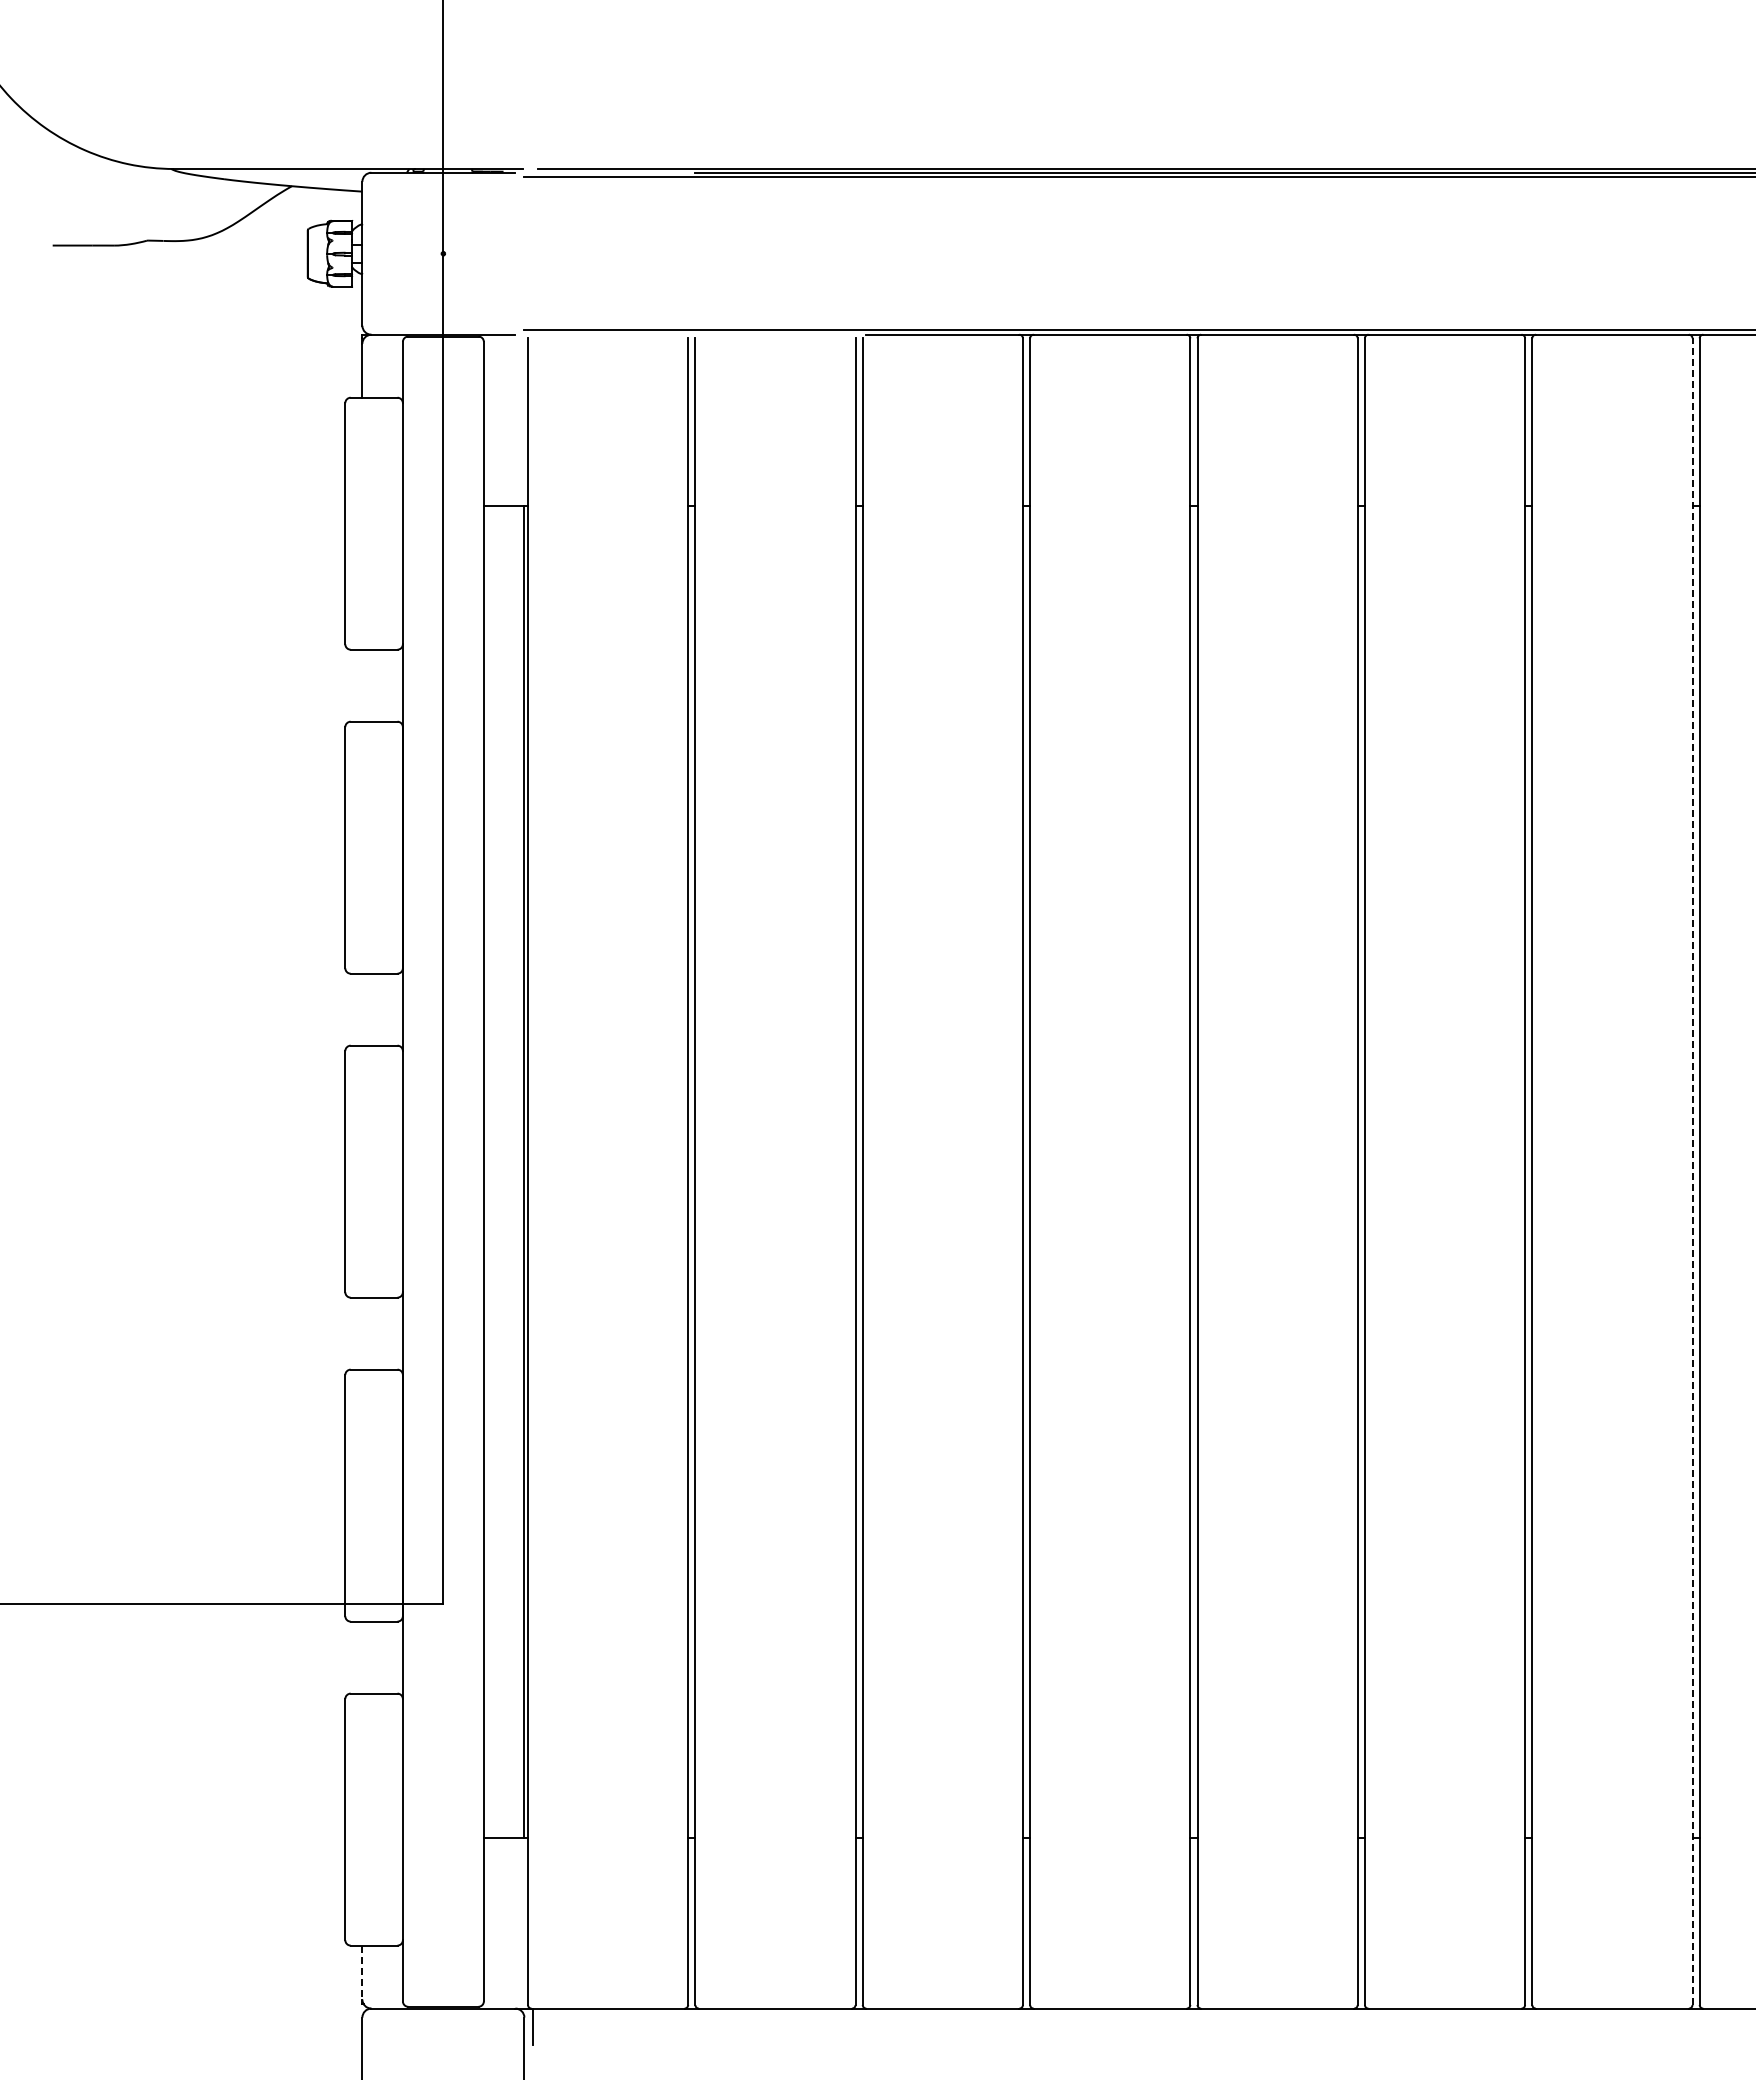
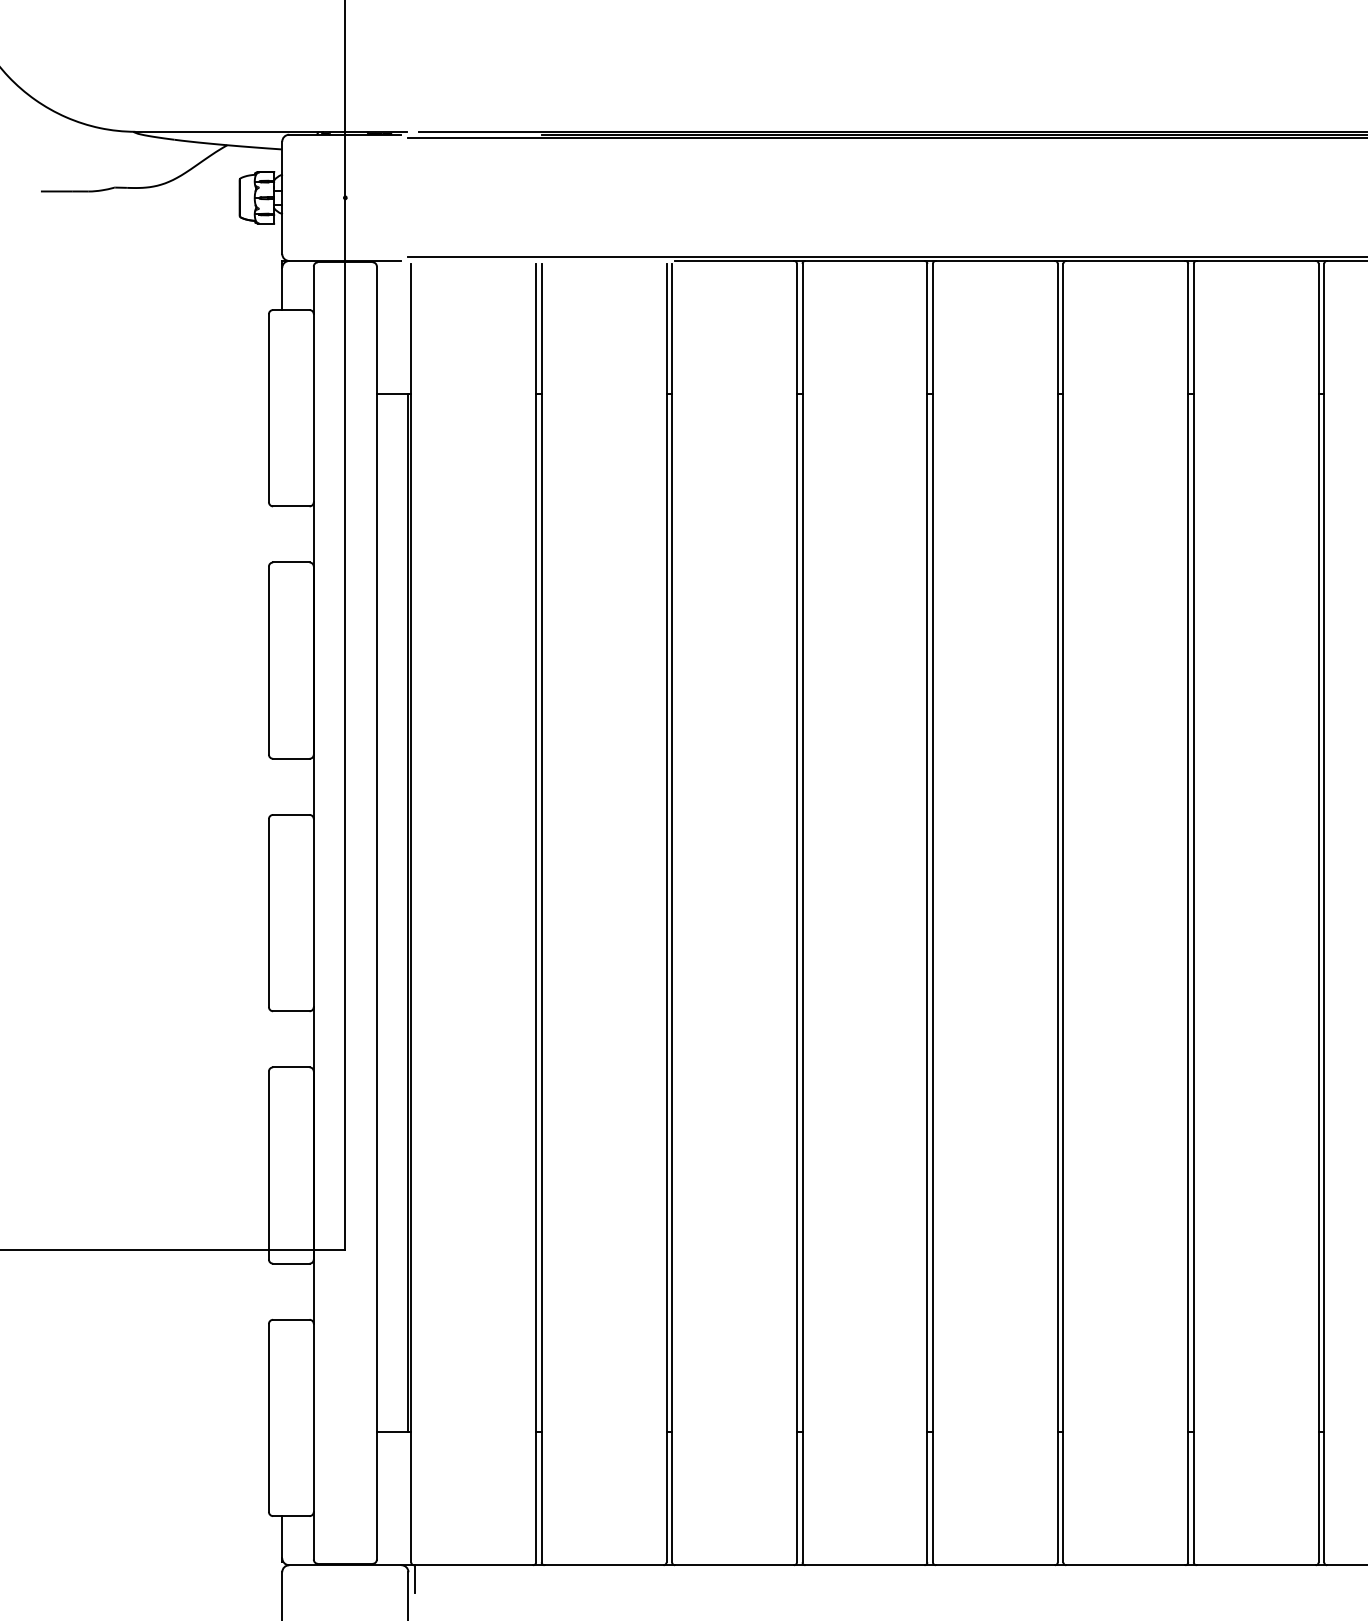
line: (1692, 1171) -> (1318, 912), dashed -> solid
line: (362, 1972) -> (282, 1537), dashed -> solid

